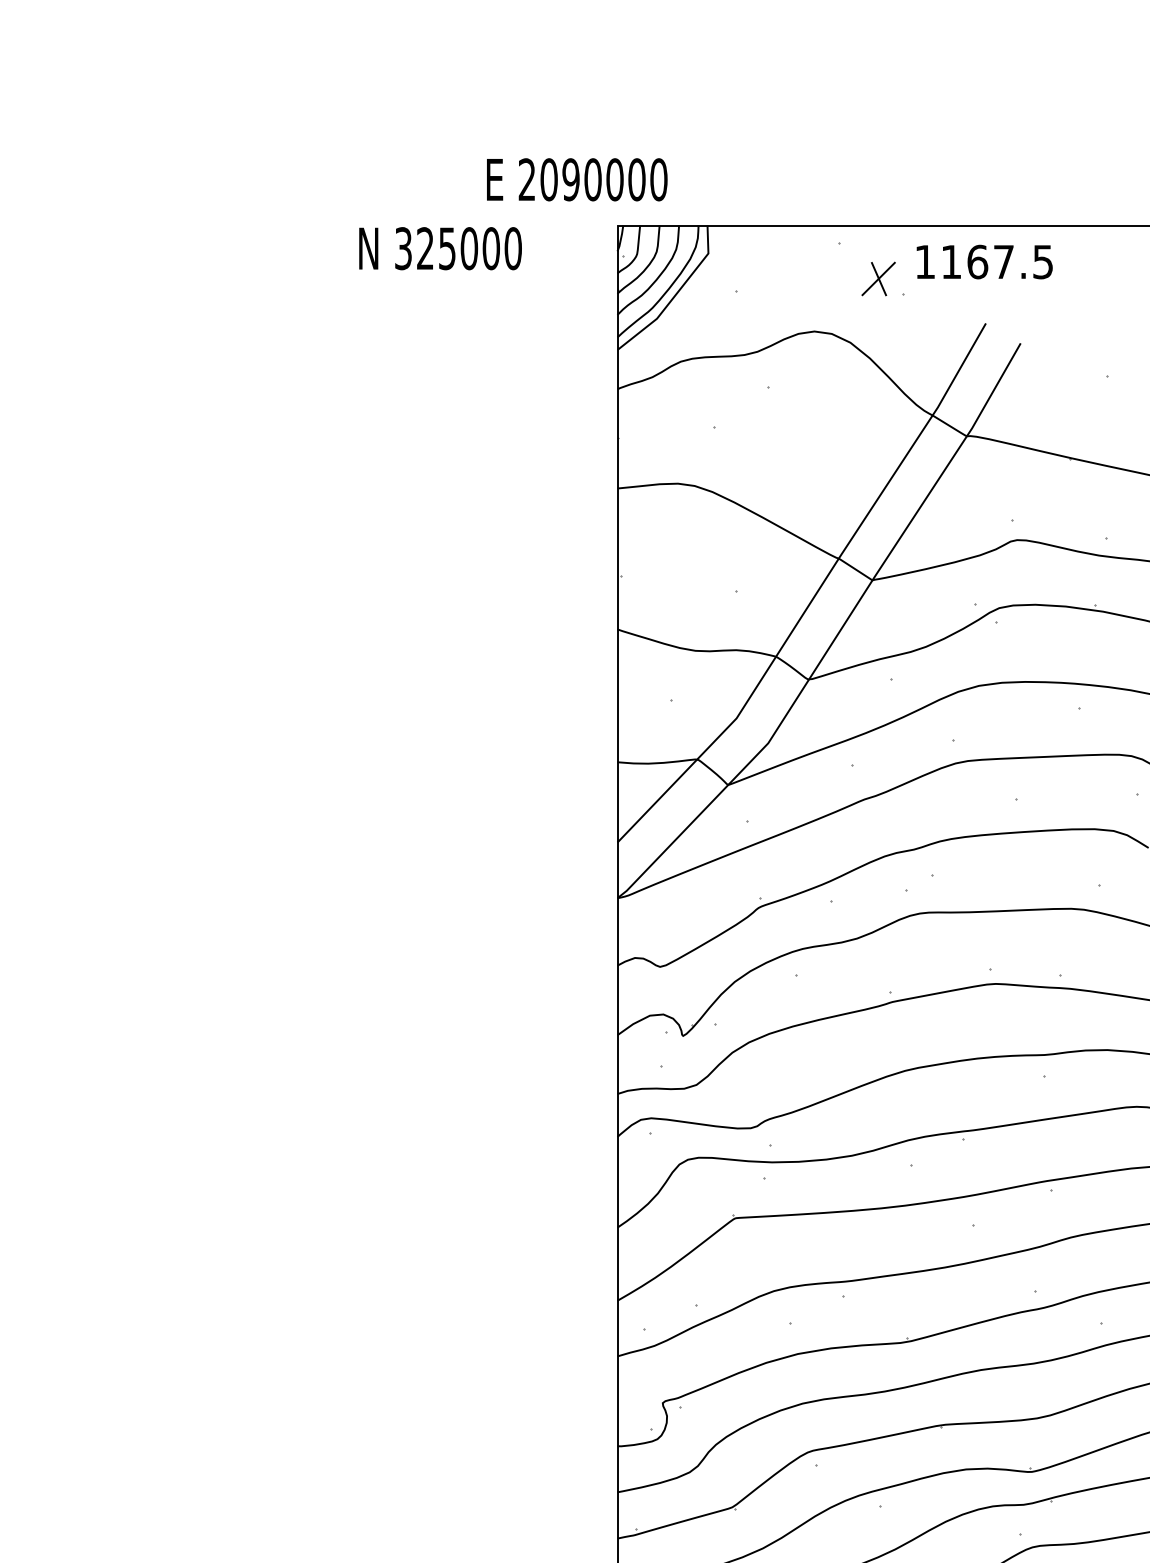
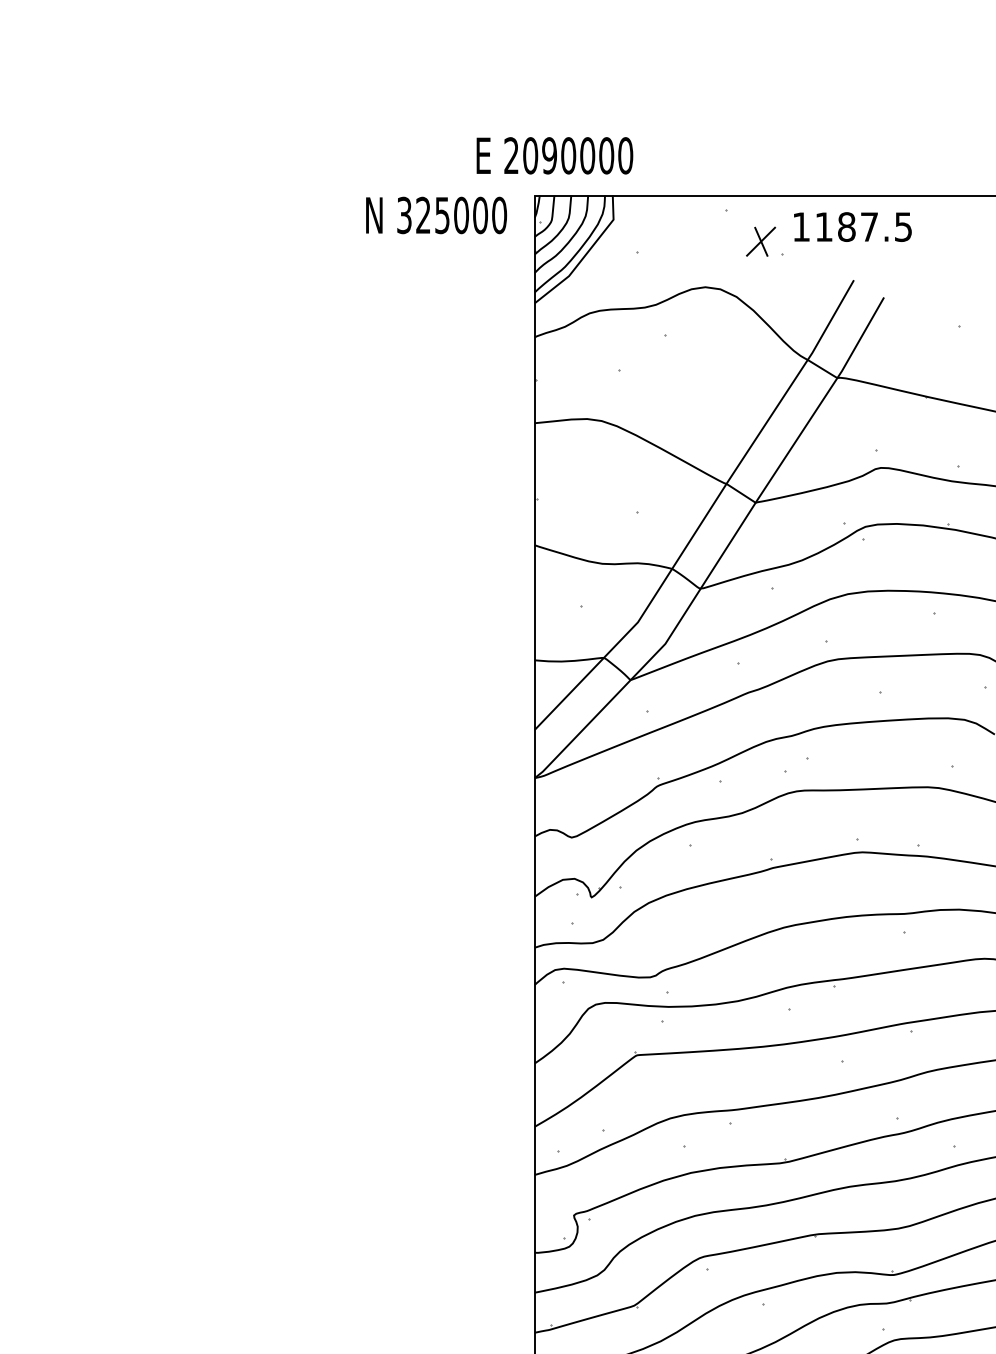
text: (576, 179) -> (554, 155), moved
text: (440, 248) -> (436, 215), moved
text: (977, 261) -> (846, 226), 1167.5 -> 1187.5

